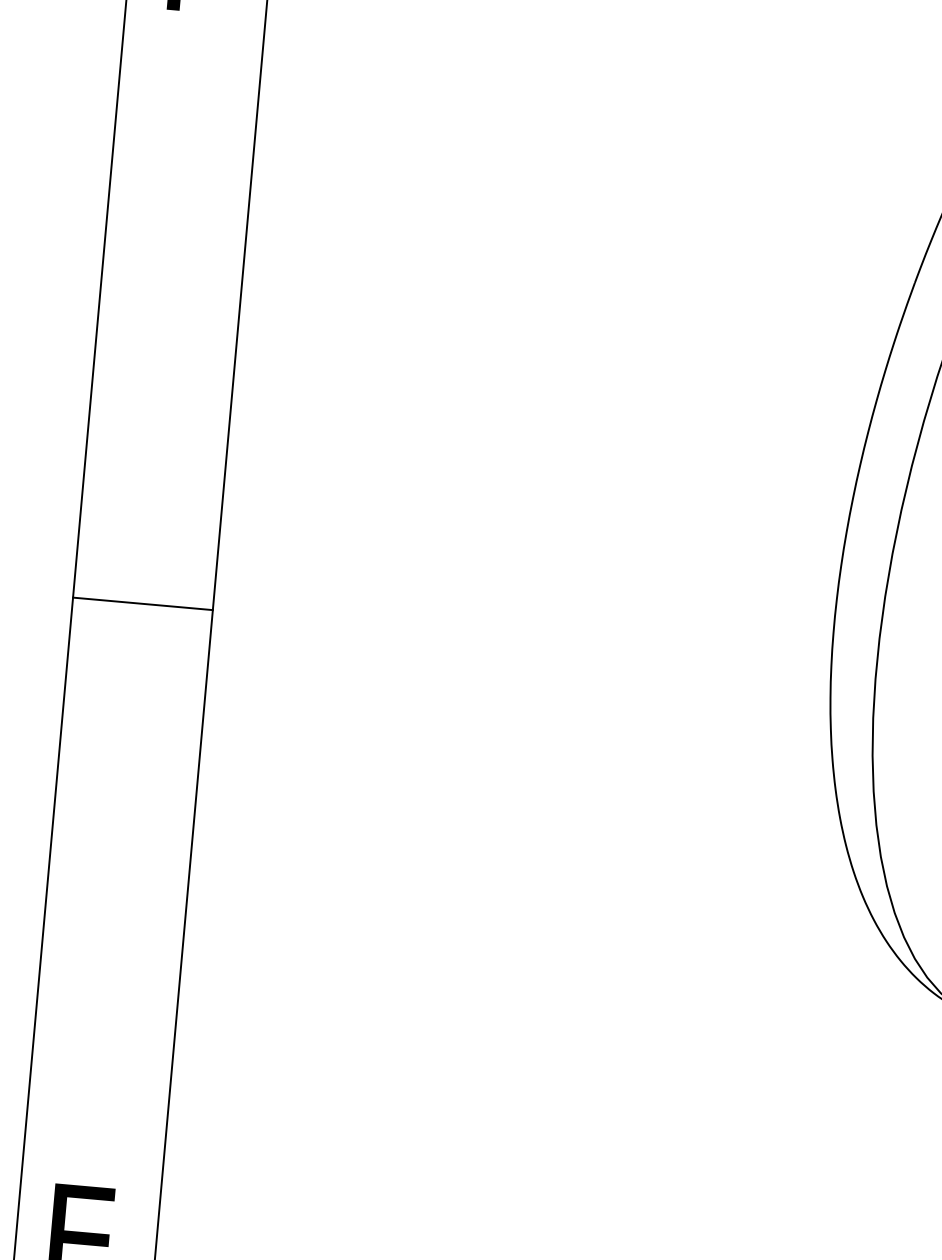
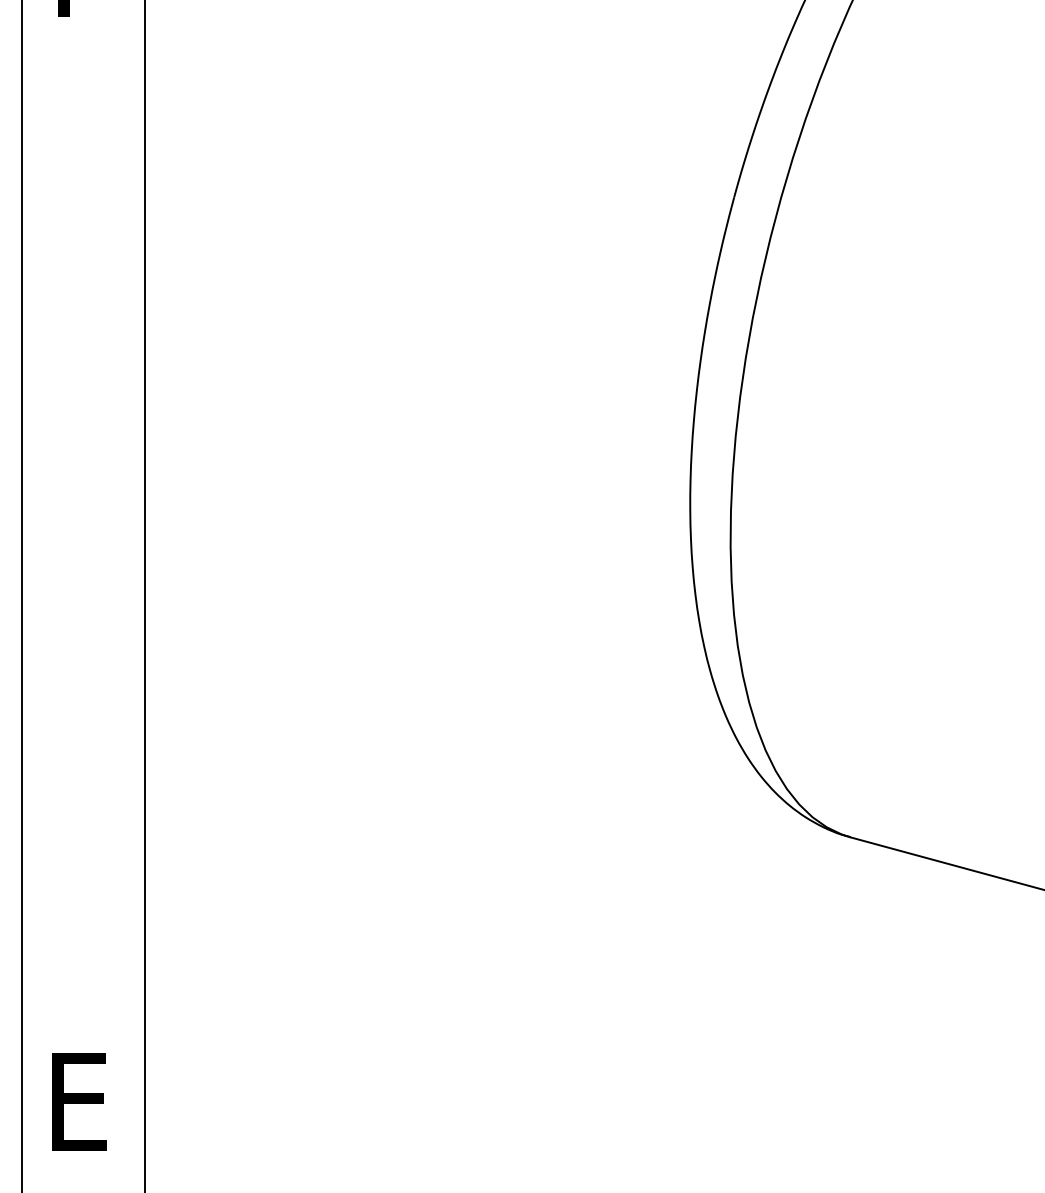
line: (142, 603) -> (83, 538), removed

